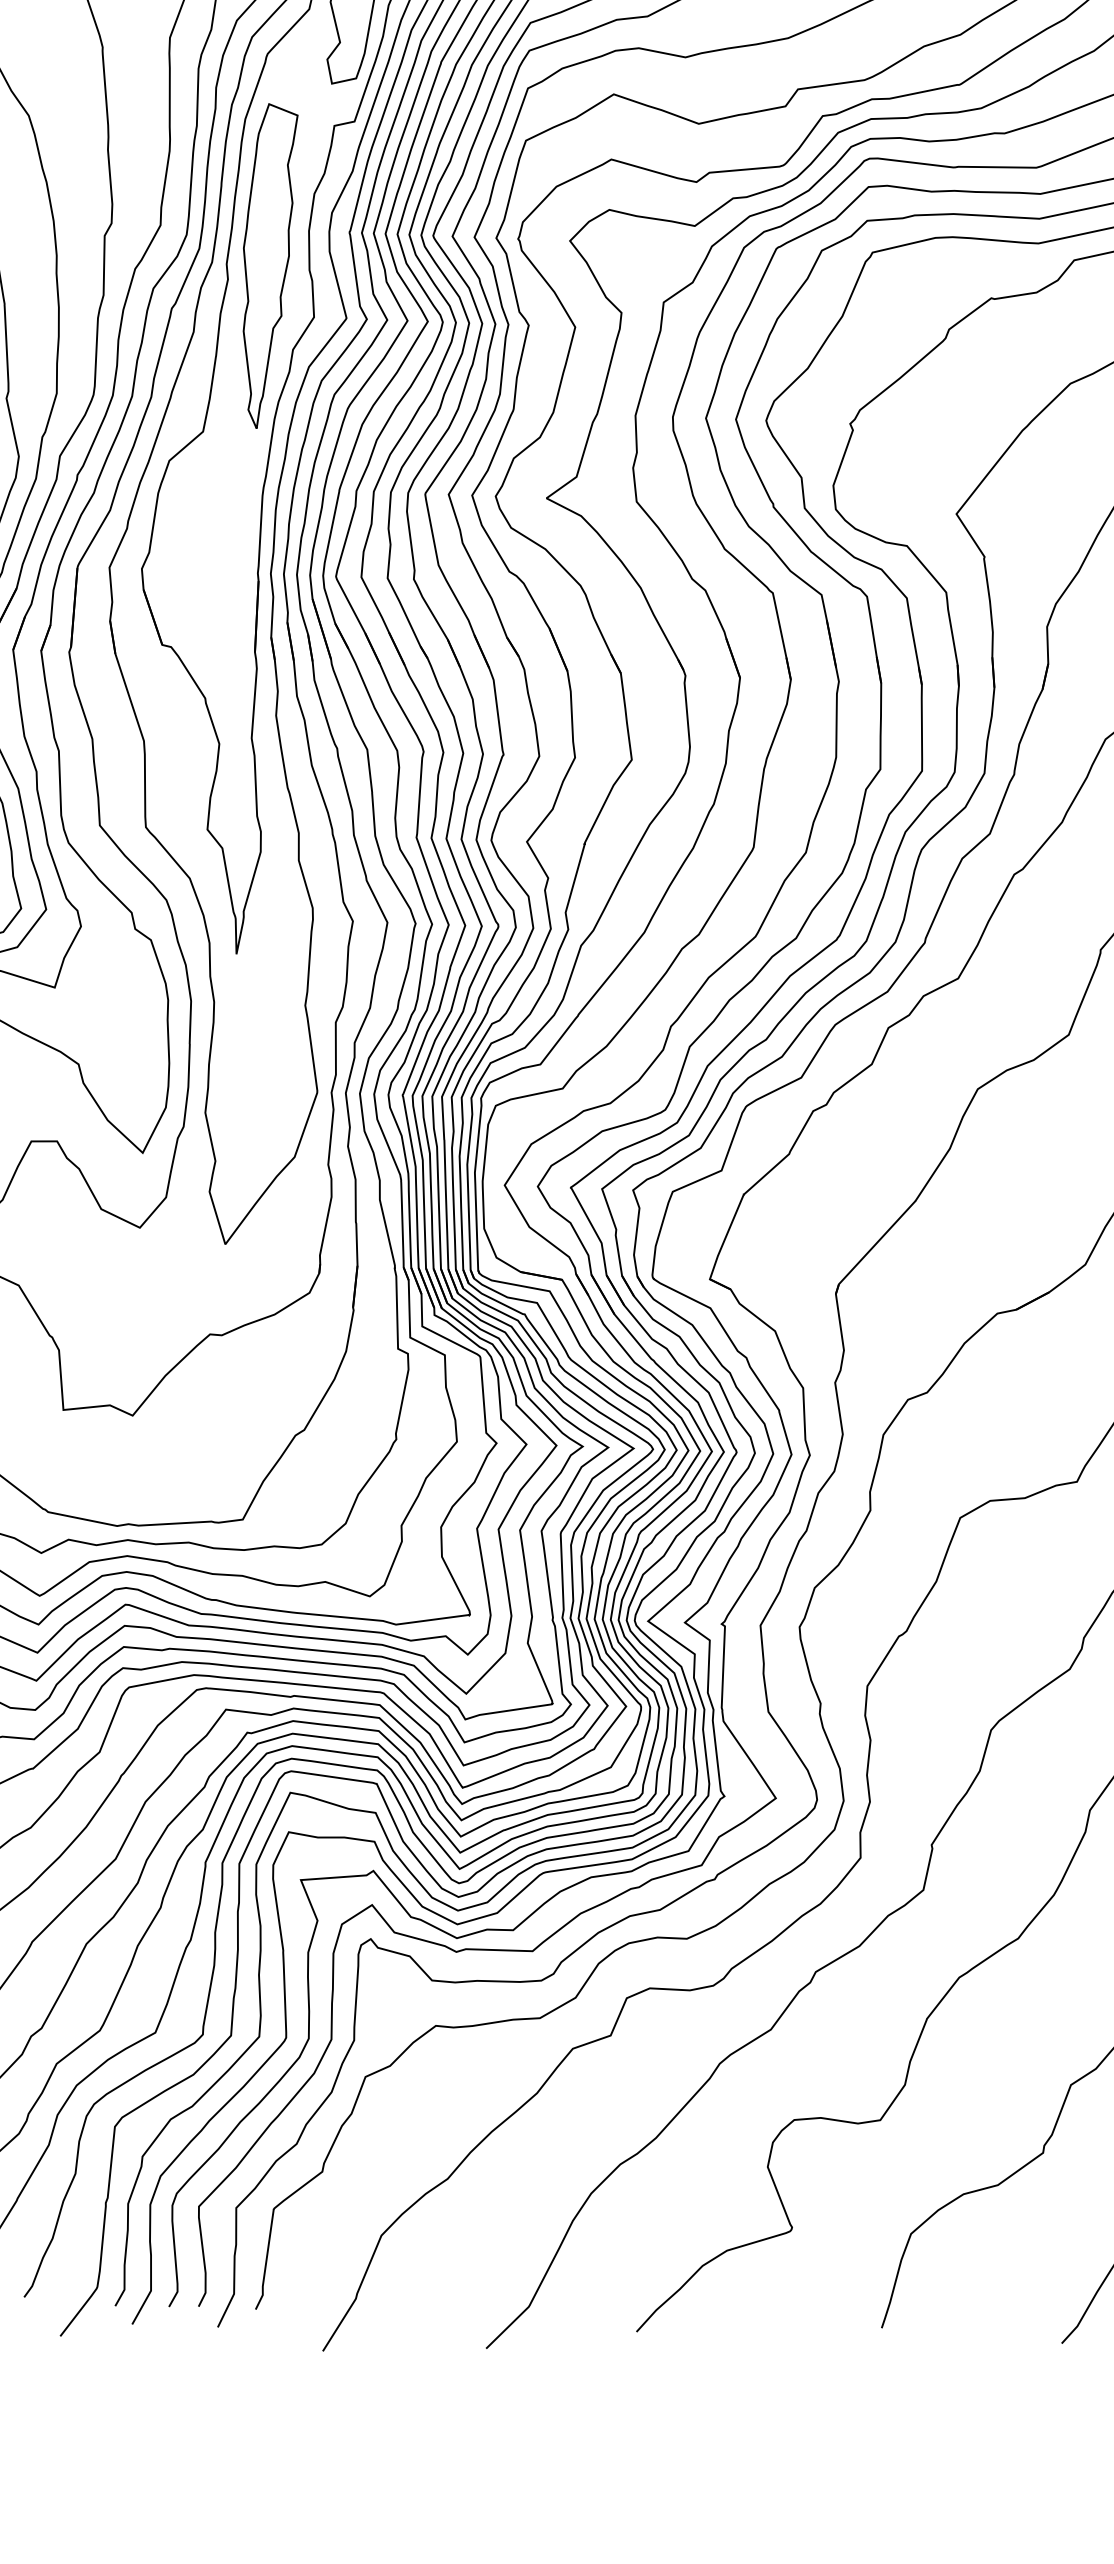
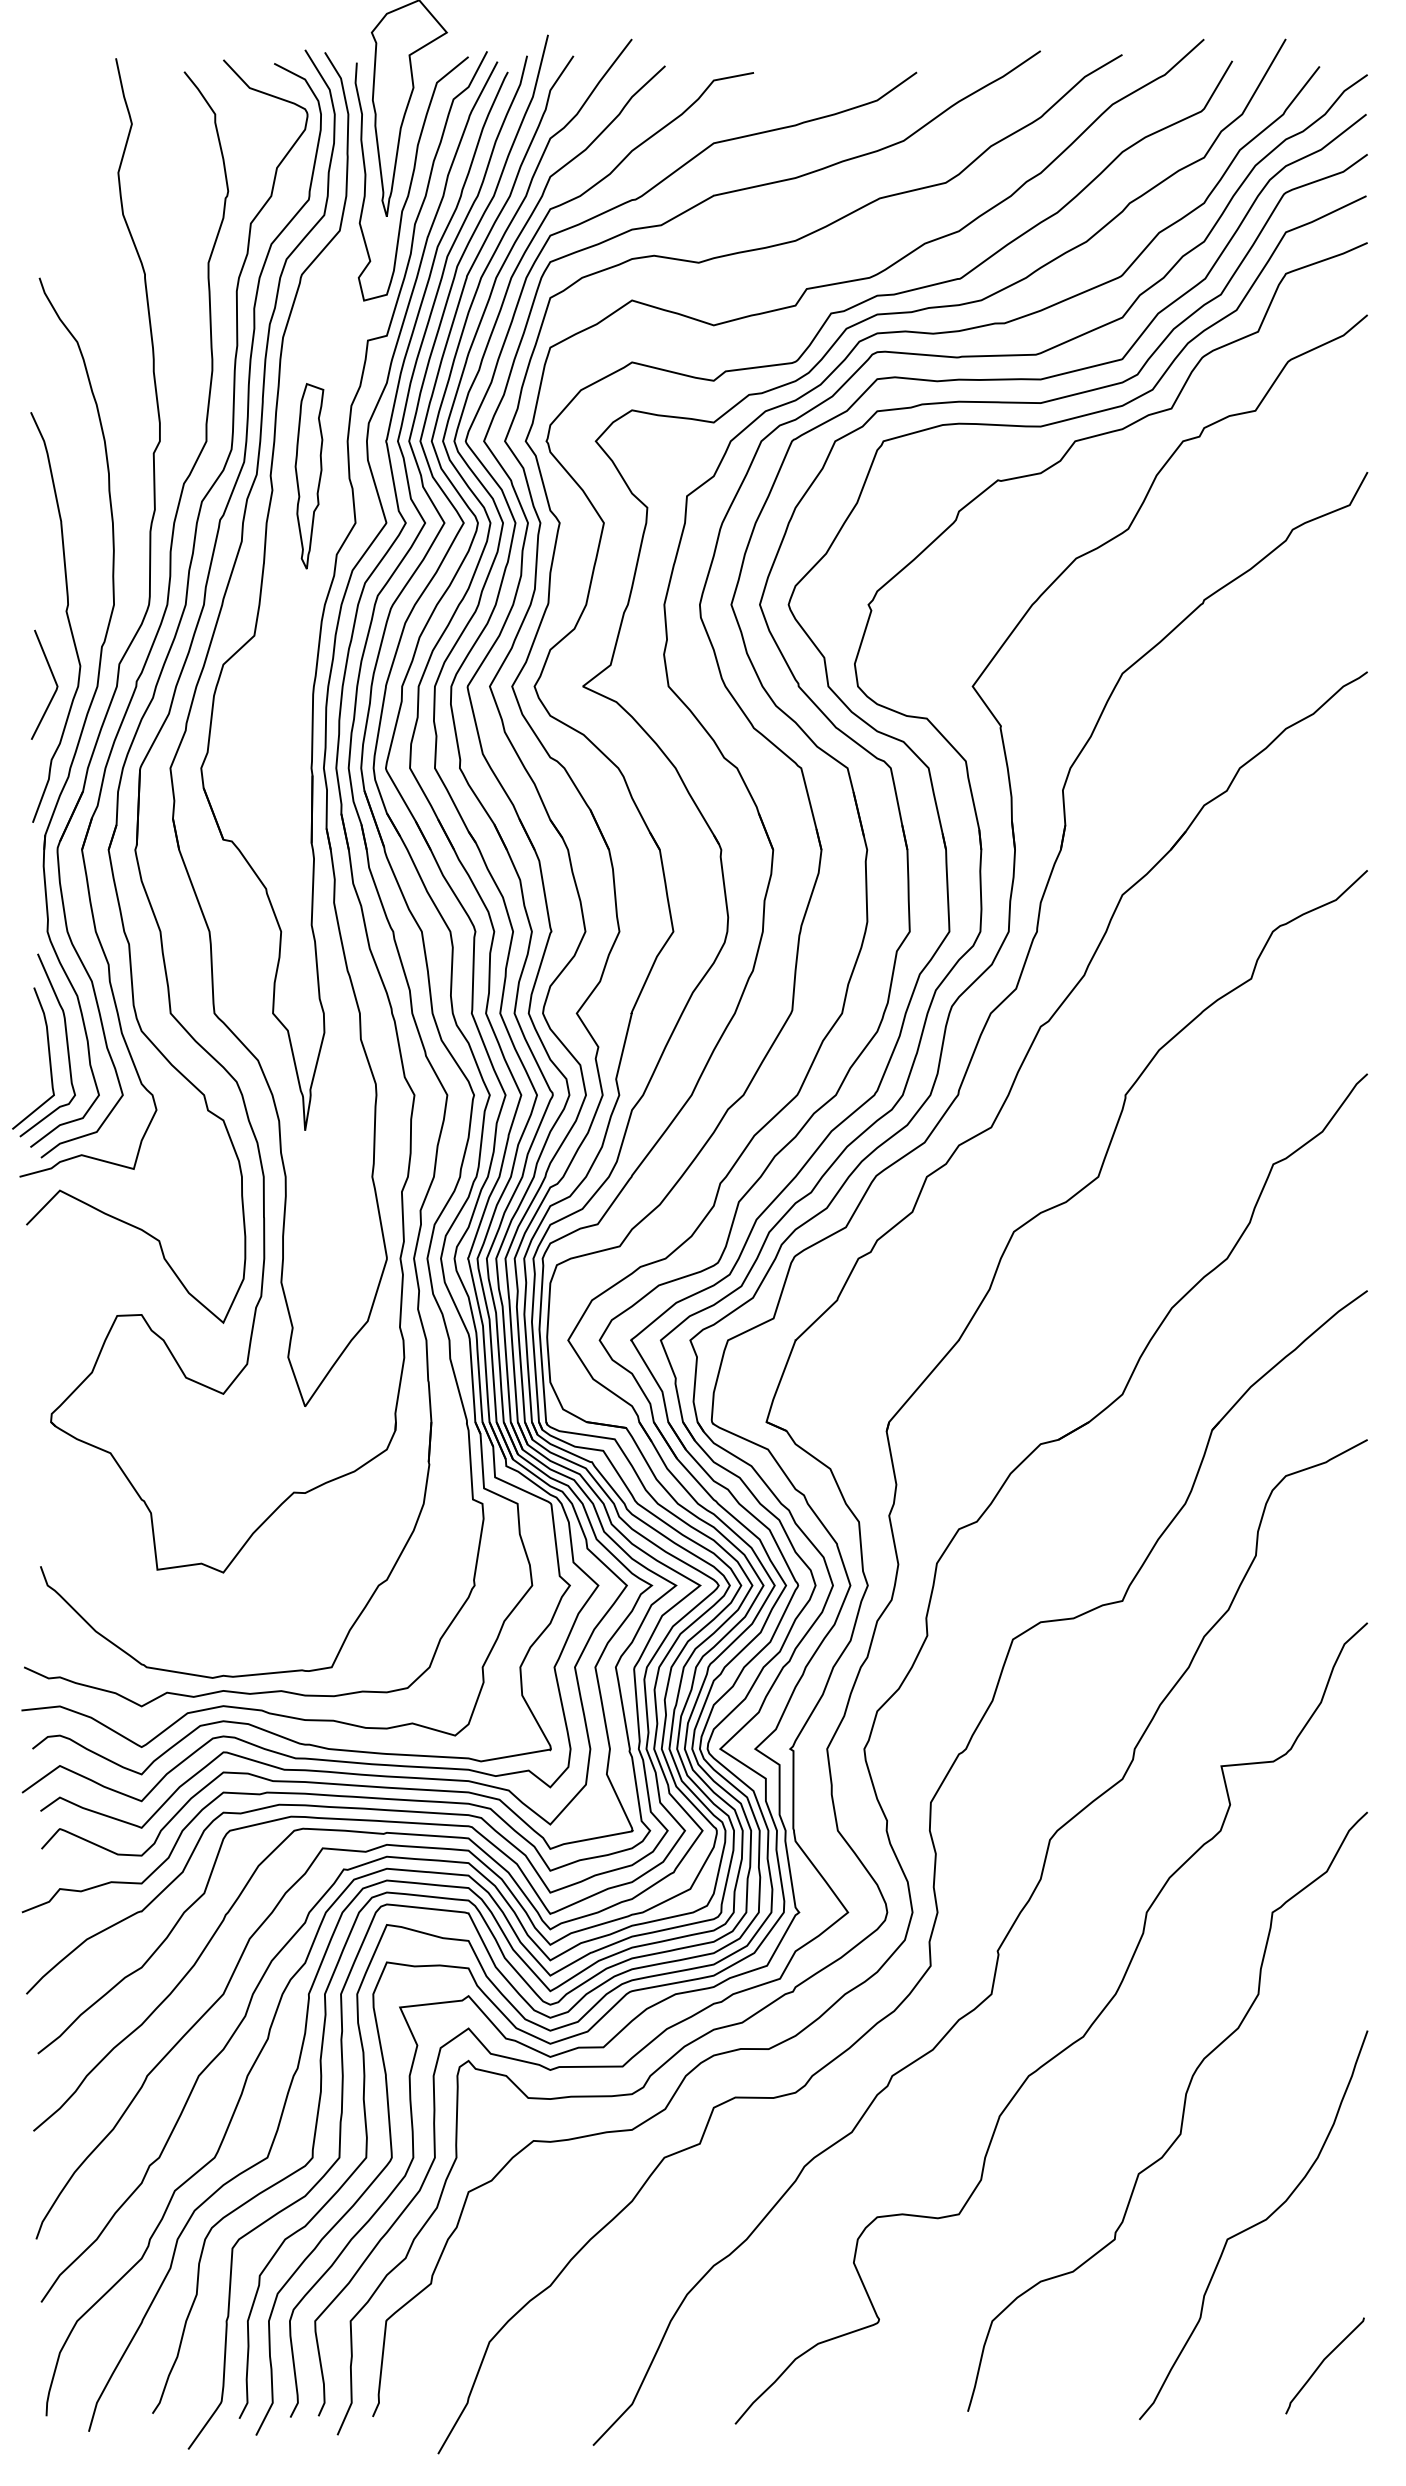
part: (267, 266) -> (309, 476), size x0.6

